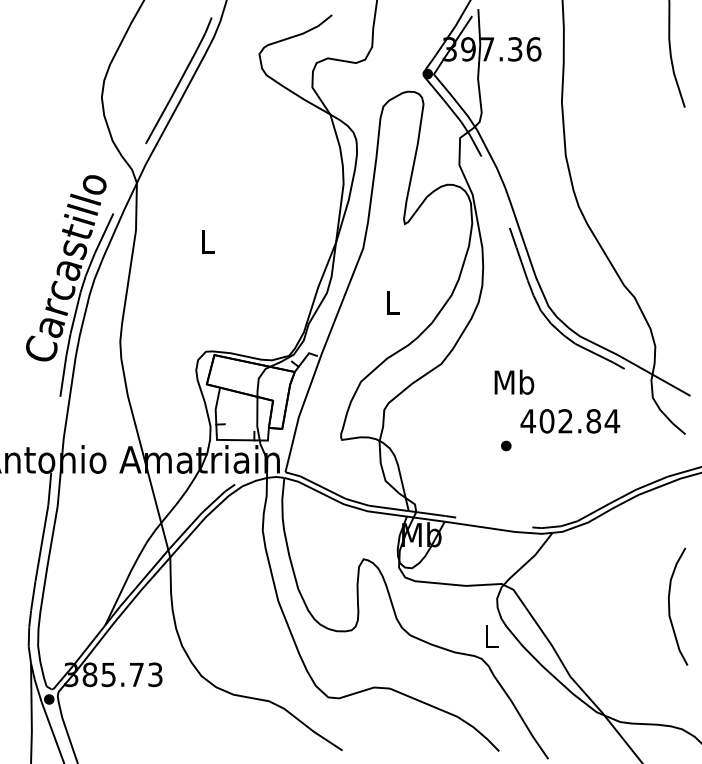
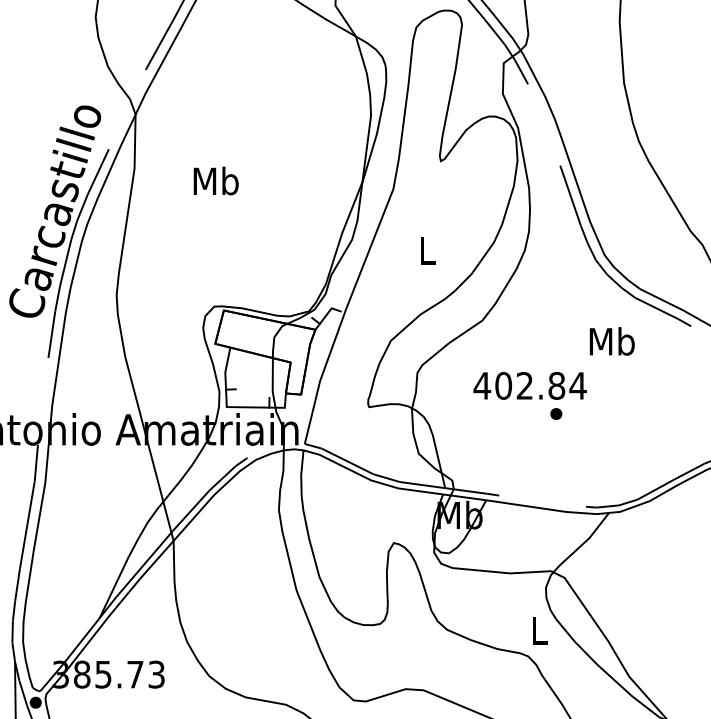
text: (207, 240) -> (216, 179), L -> Mb
text: (514, 381) -> (612, 340), moved
text: (570, 421) -> (530, 386), moved

